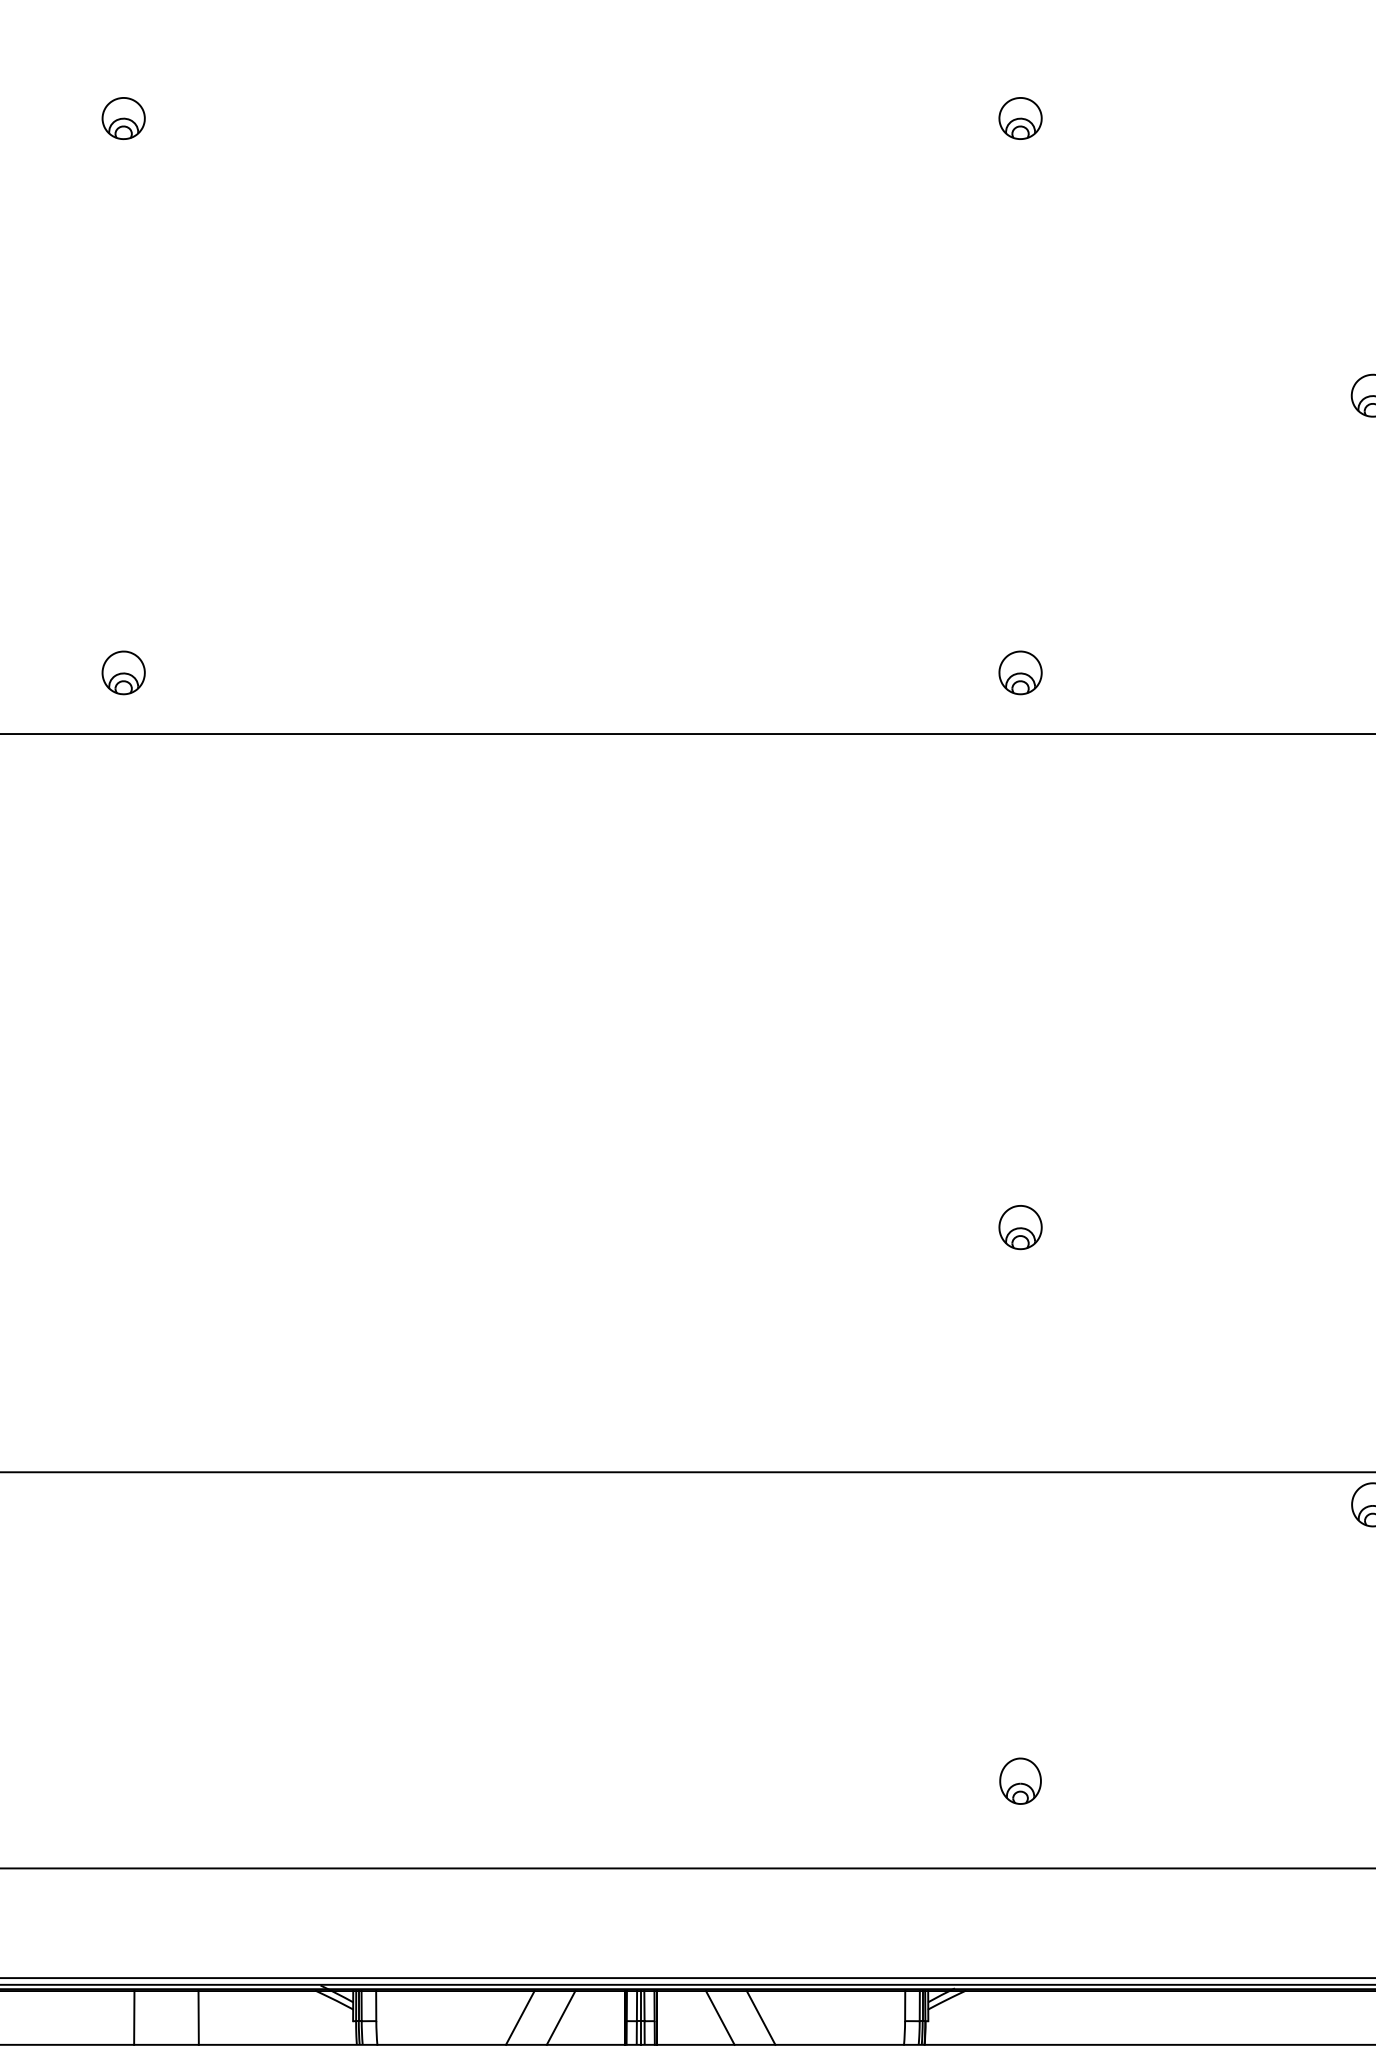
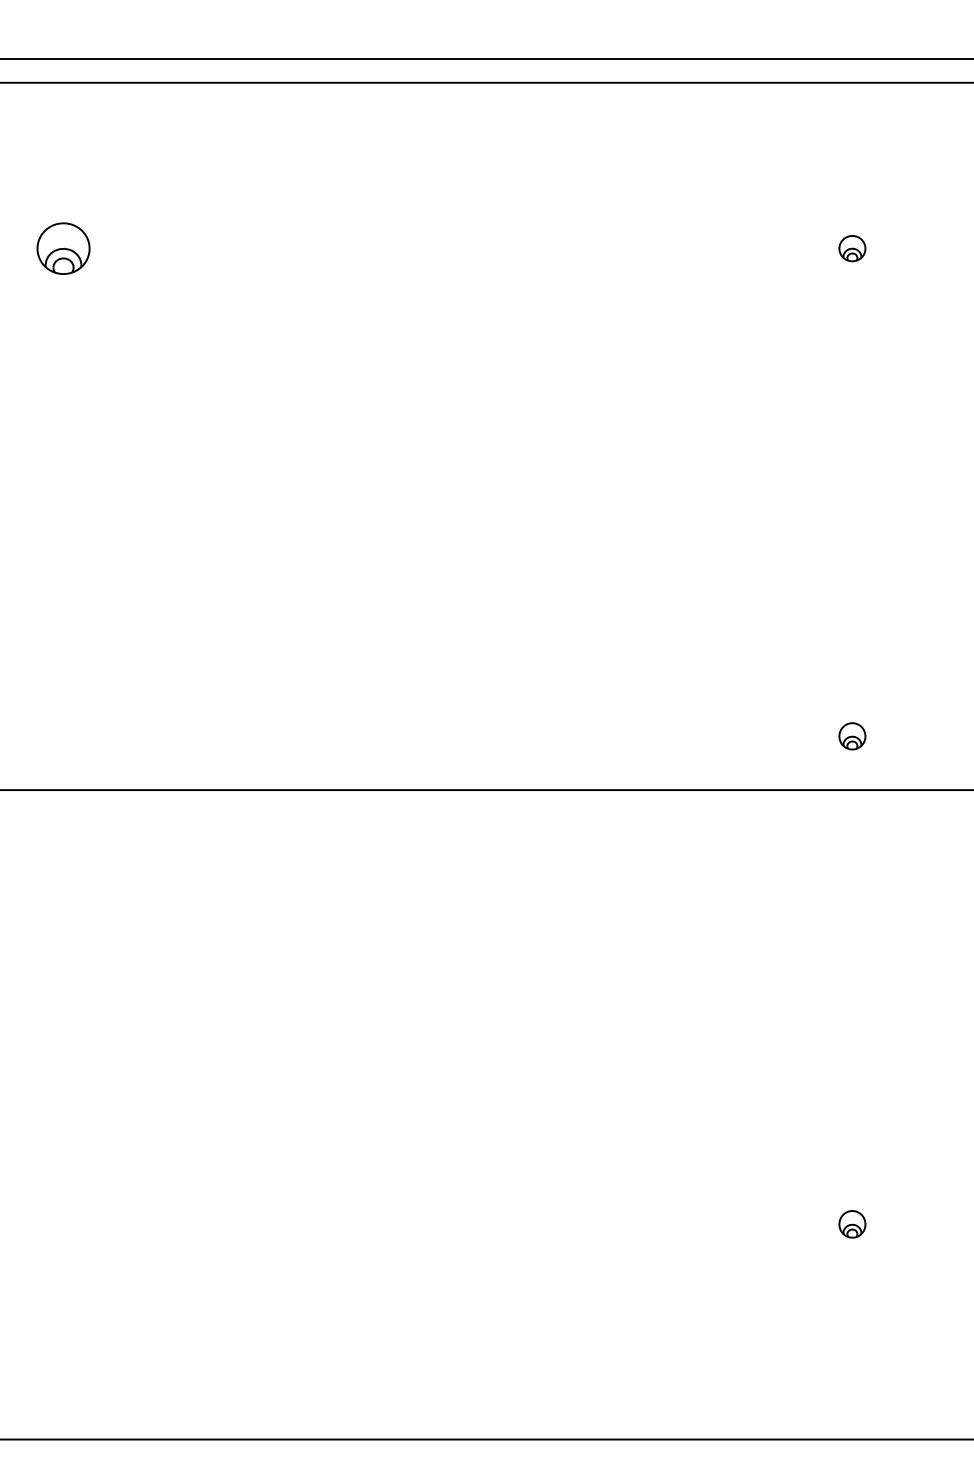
part: (123, 118) -> (63, 248), size x1.4
part: (1020, 118) -> (852, 248), size x0.7
part: (123, 672) -> (63, 735), removed
part: (1020, 672) -> (852, 735), size x0.7
part: (1020, 1227) -> (852, 1224), size x0.7

